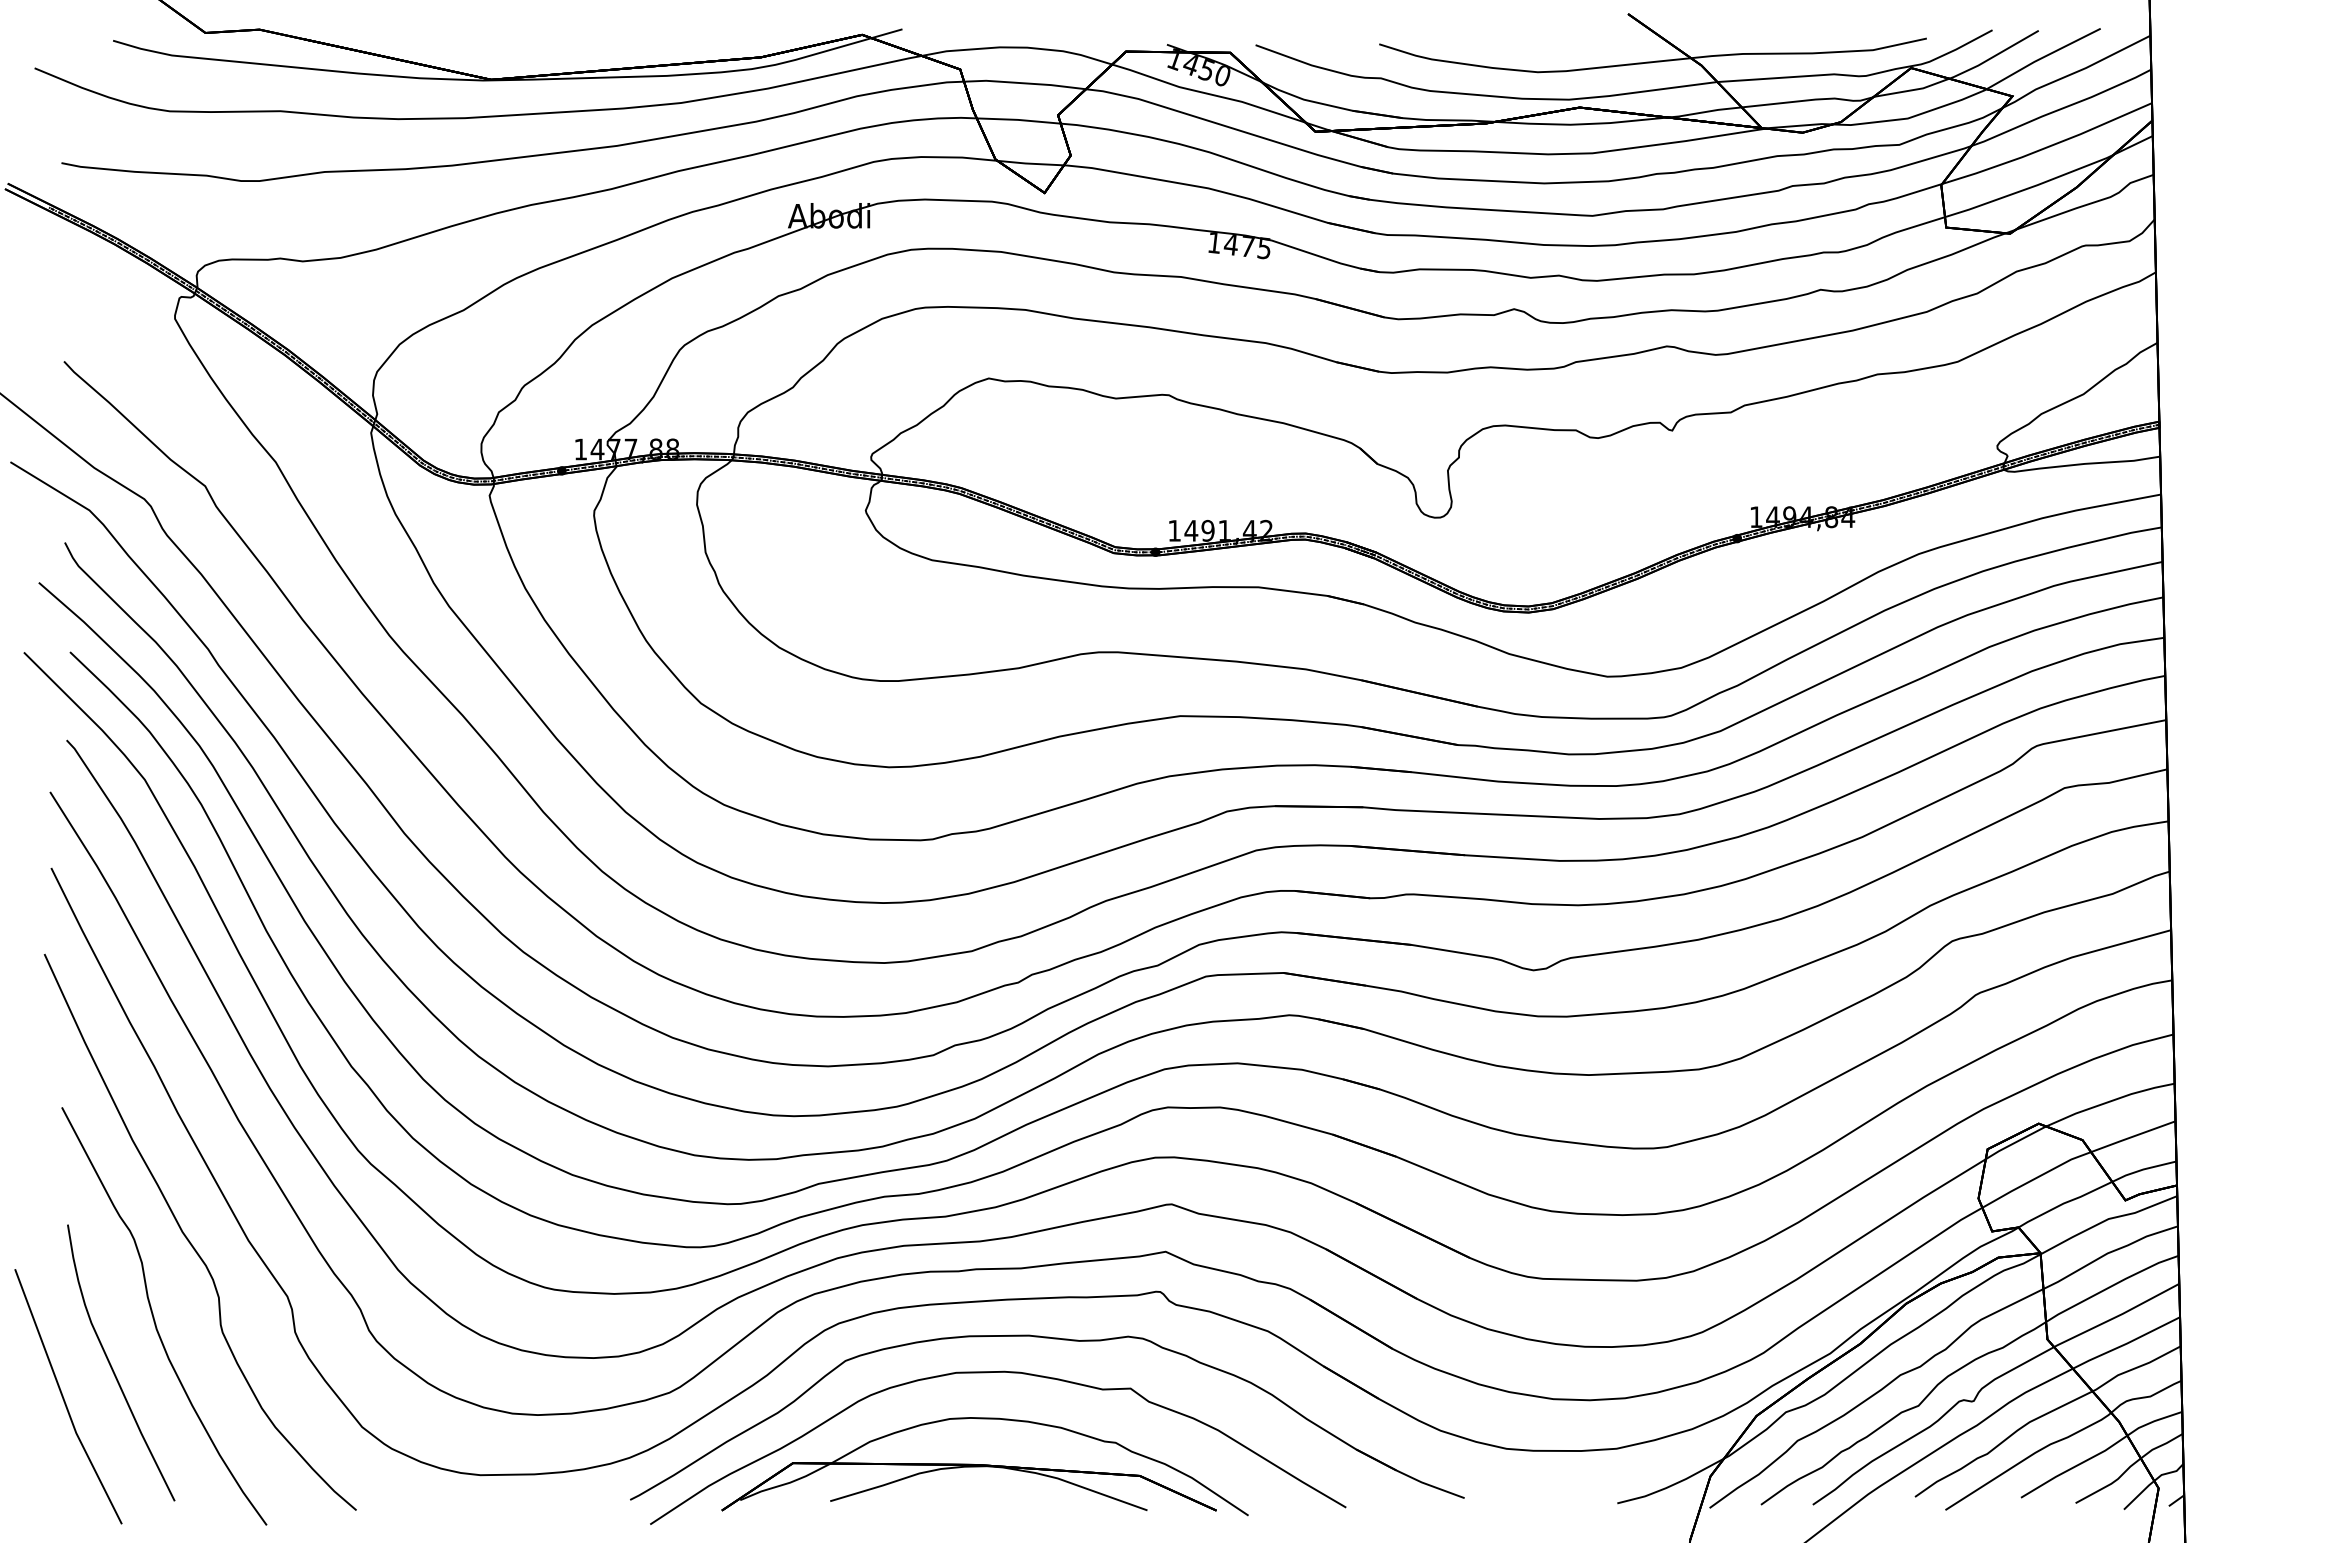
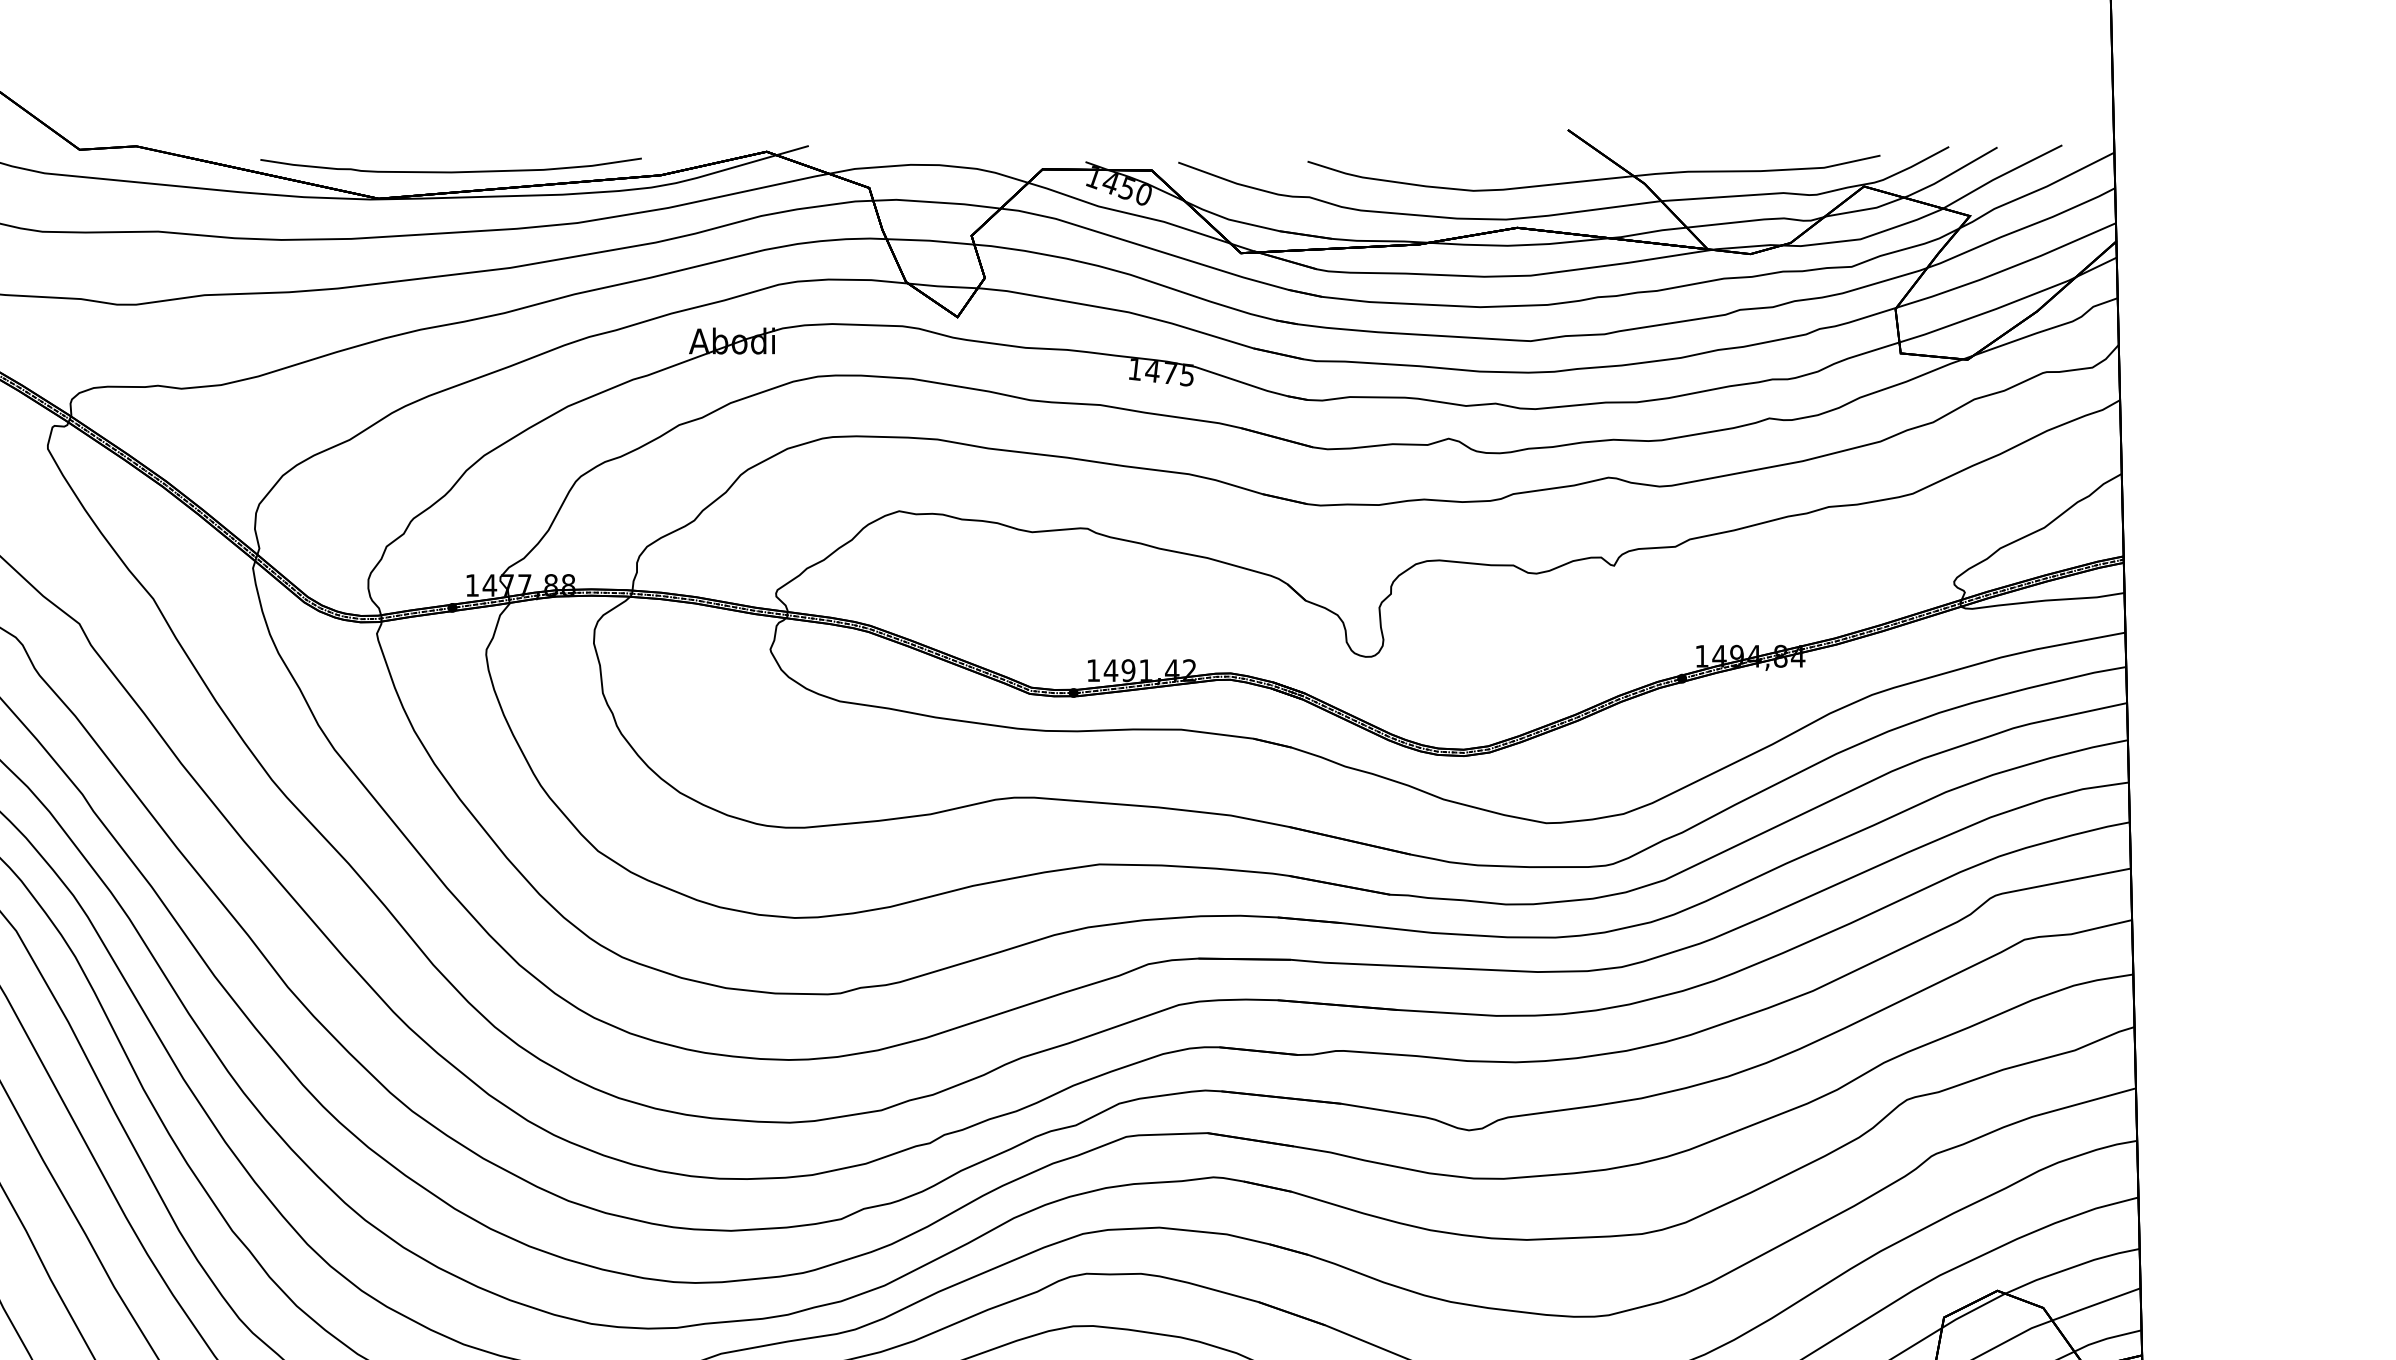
curve: (560, 53) -> (451, 171), added

